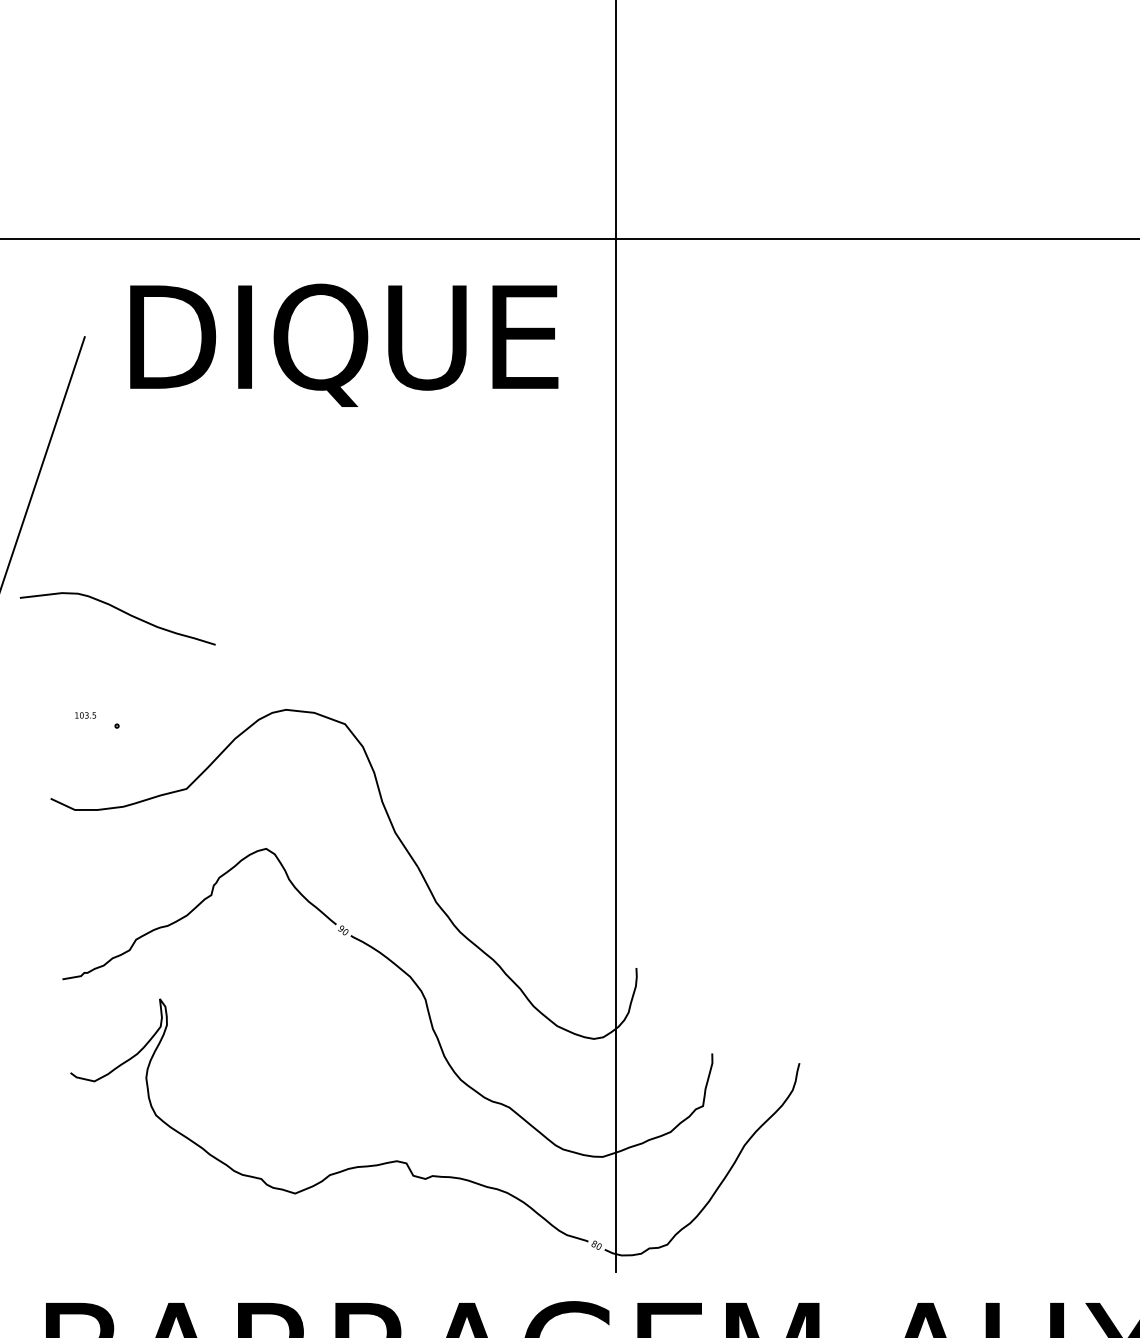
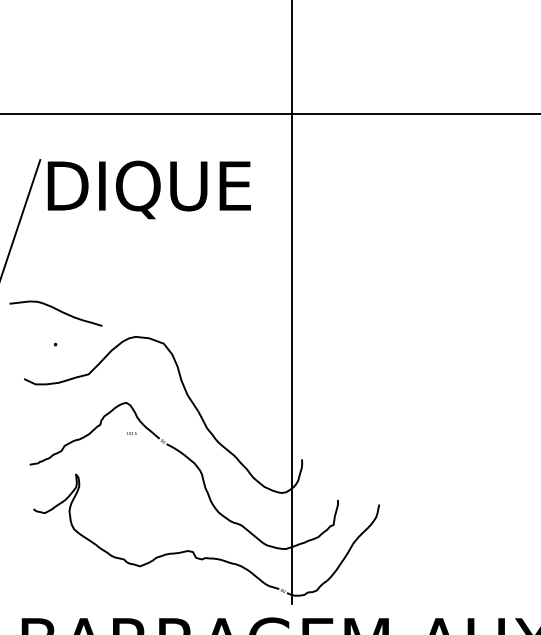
text: (342, 344) -> (148, 189), moved
curve: (118, 612) -> (56, 310), moved
text: (85, 715) -> (131, 433), moved

